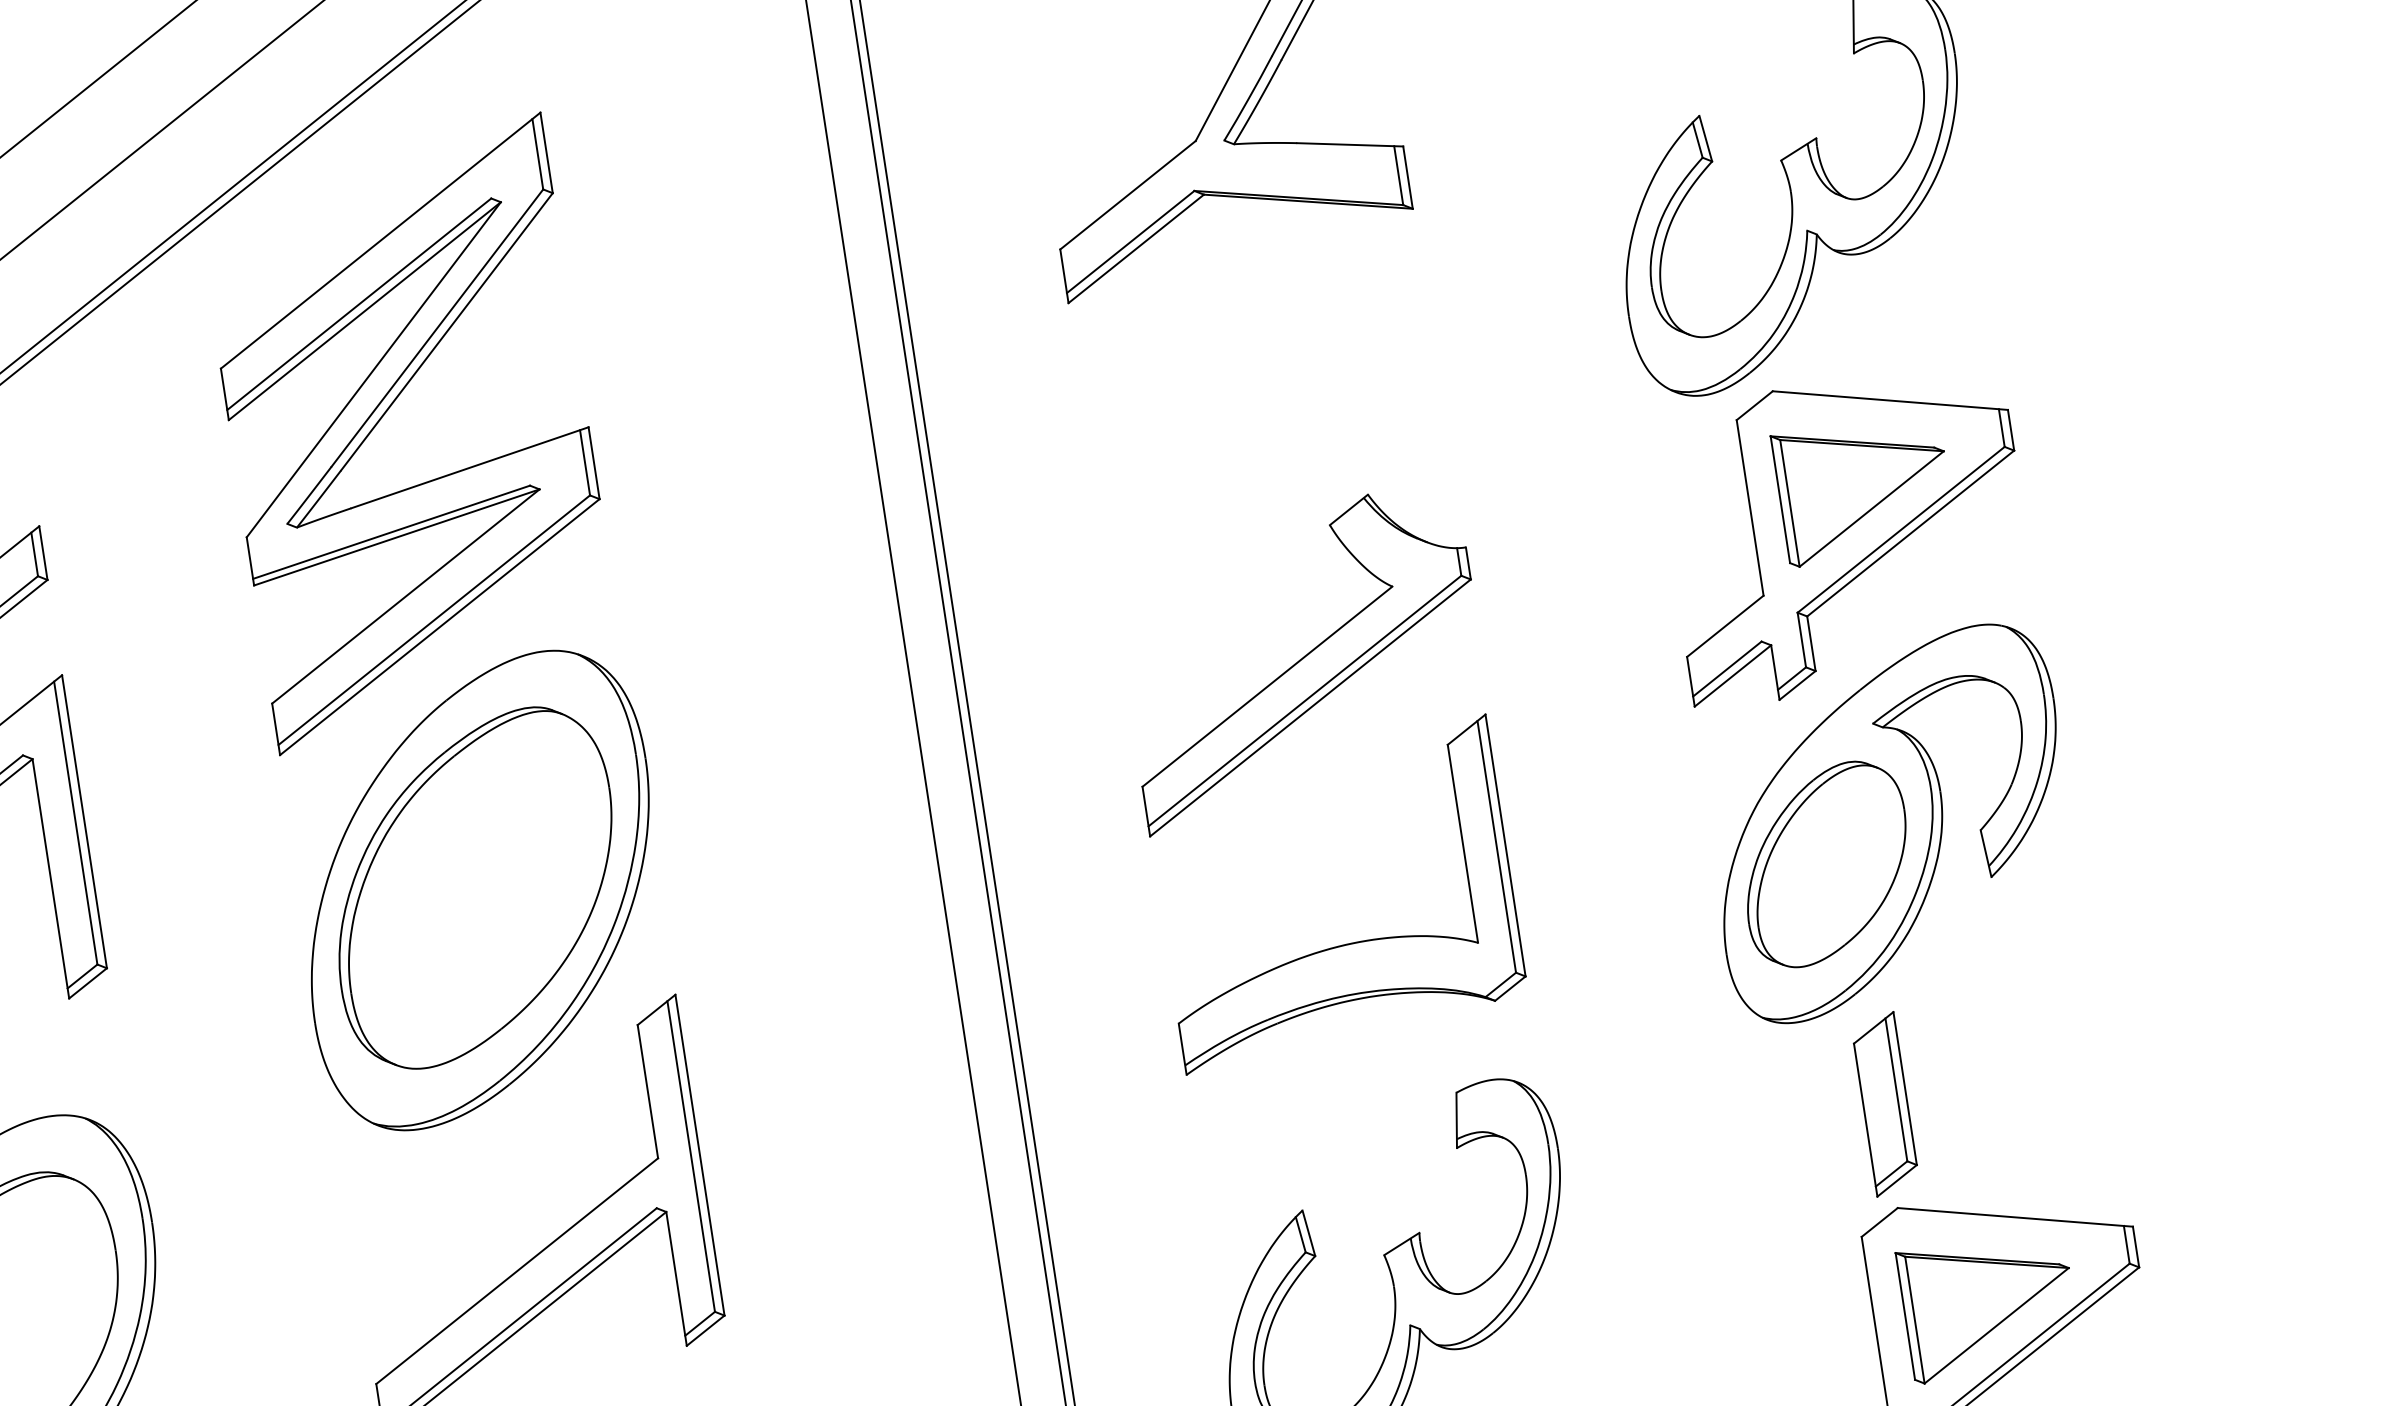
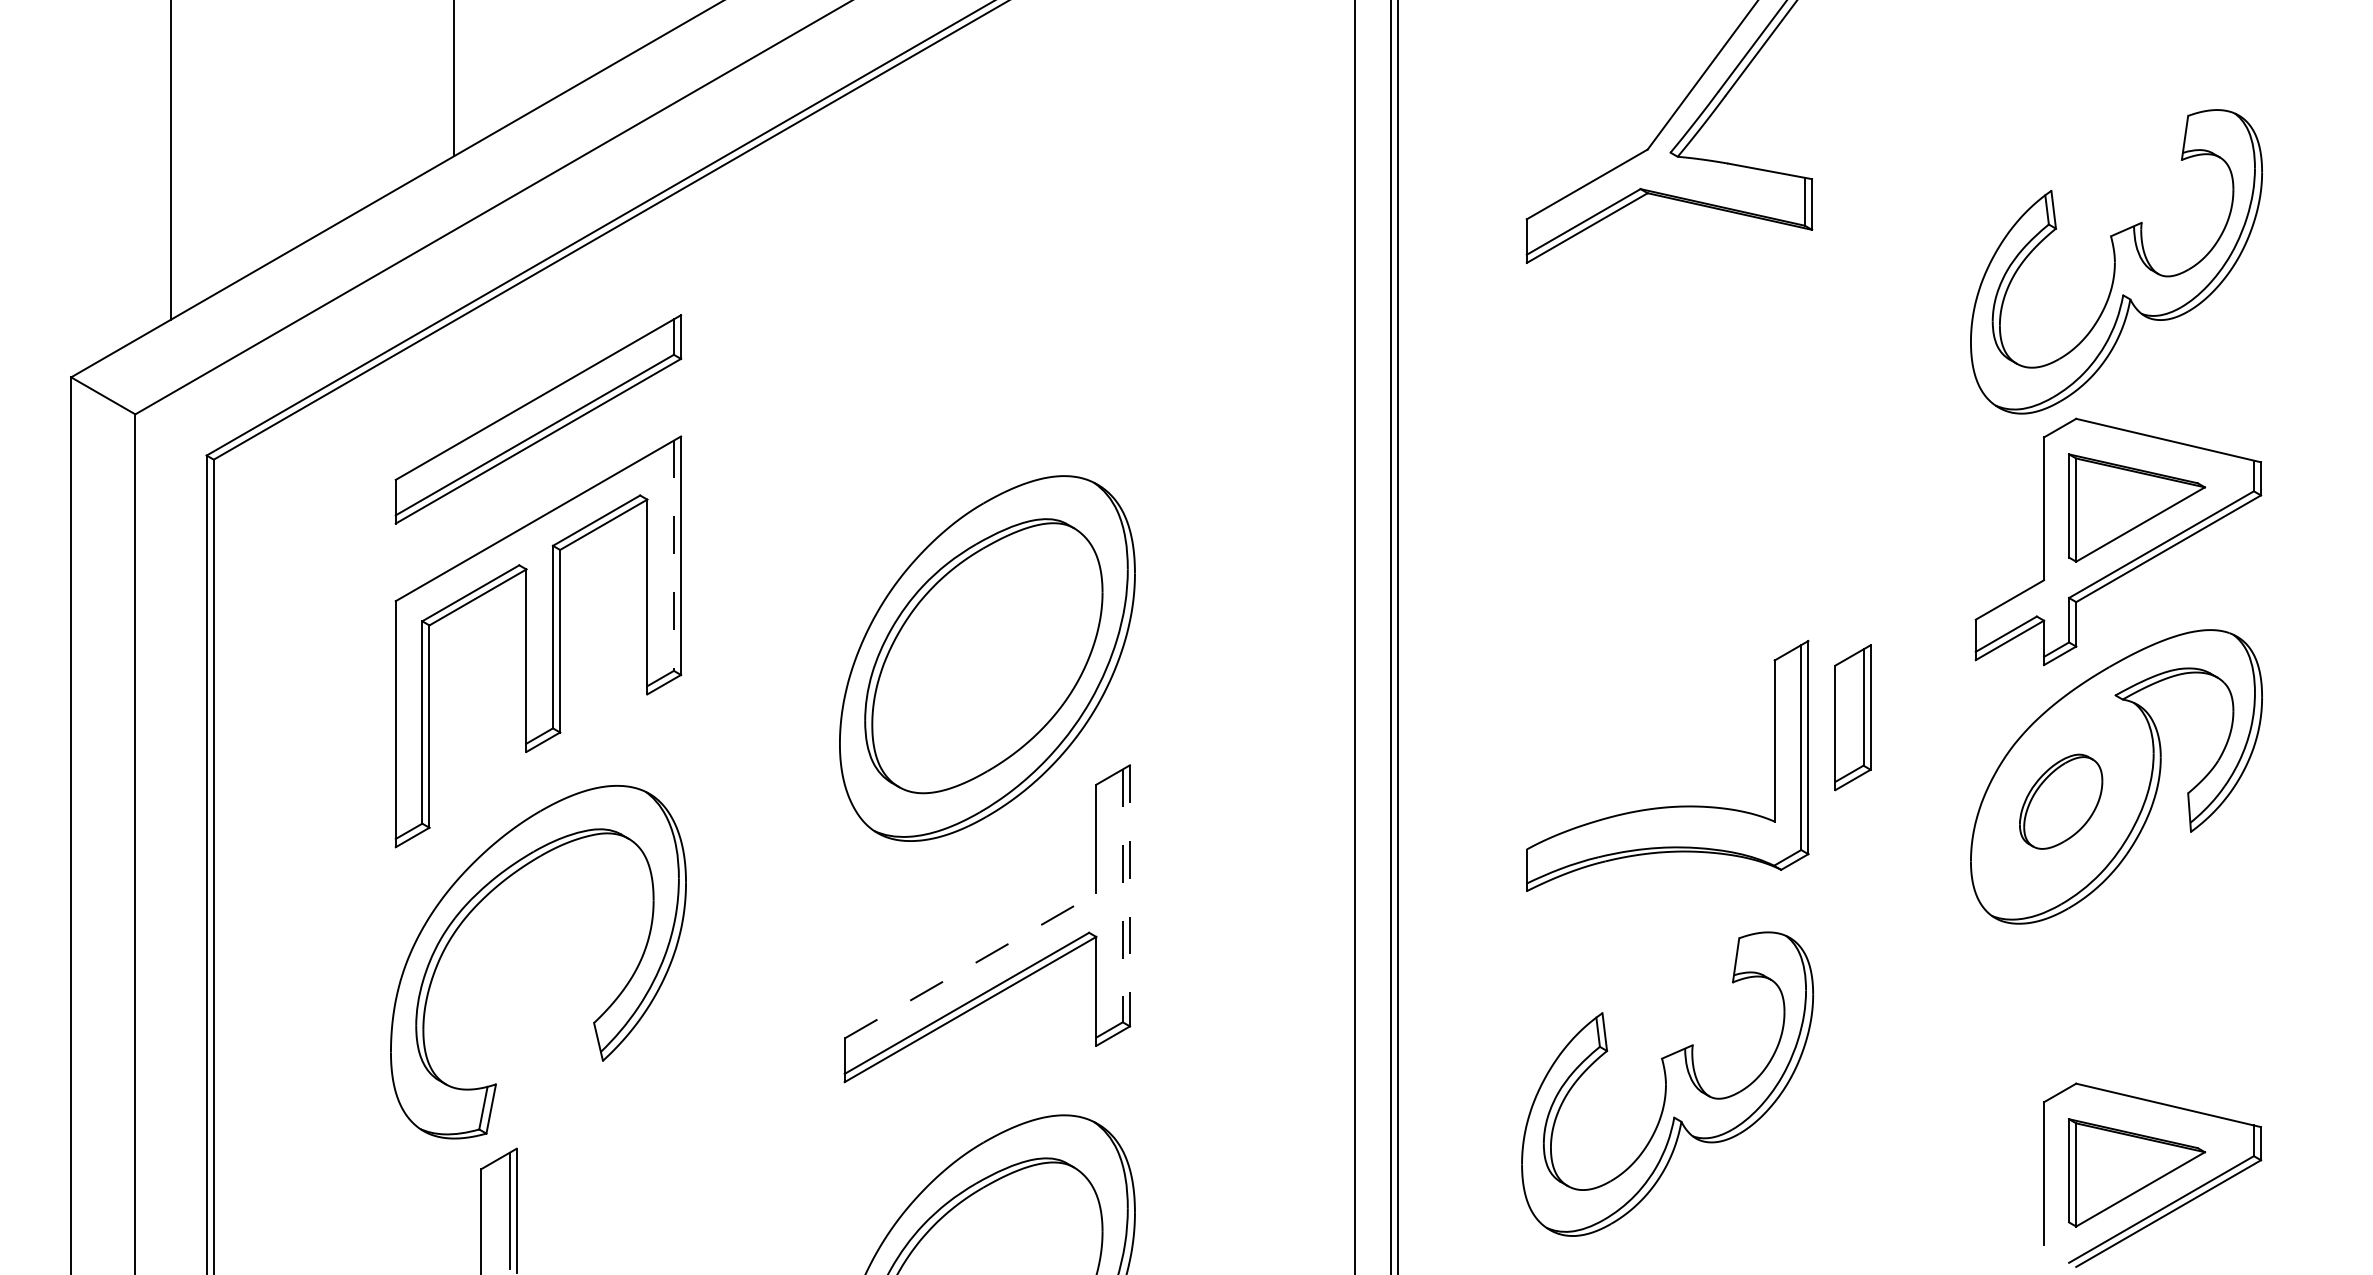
part: (384, 414) -> (969, 268), removed
part: (1302, 658) -> (1669, 574), removed
line: (75, 824) -> (673, 556), solid -> dashed
part: (1825, 864) -> (2060, 801), size x0.6
part: (1884, 1104) -> (1852, 717), moved
line: (699, 1154) -> (1129, 895), solid -> dashed
line: (690, 1157) -> (1122, 896), solid -> dashed
line: (517, 1270) -> (970, 965), solid -> dashed

